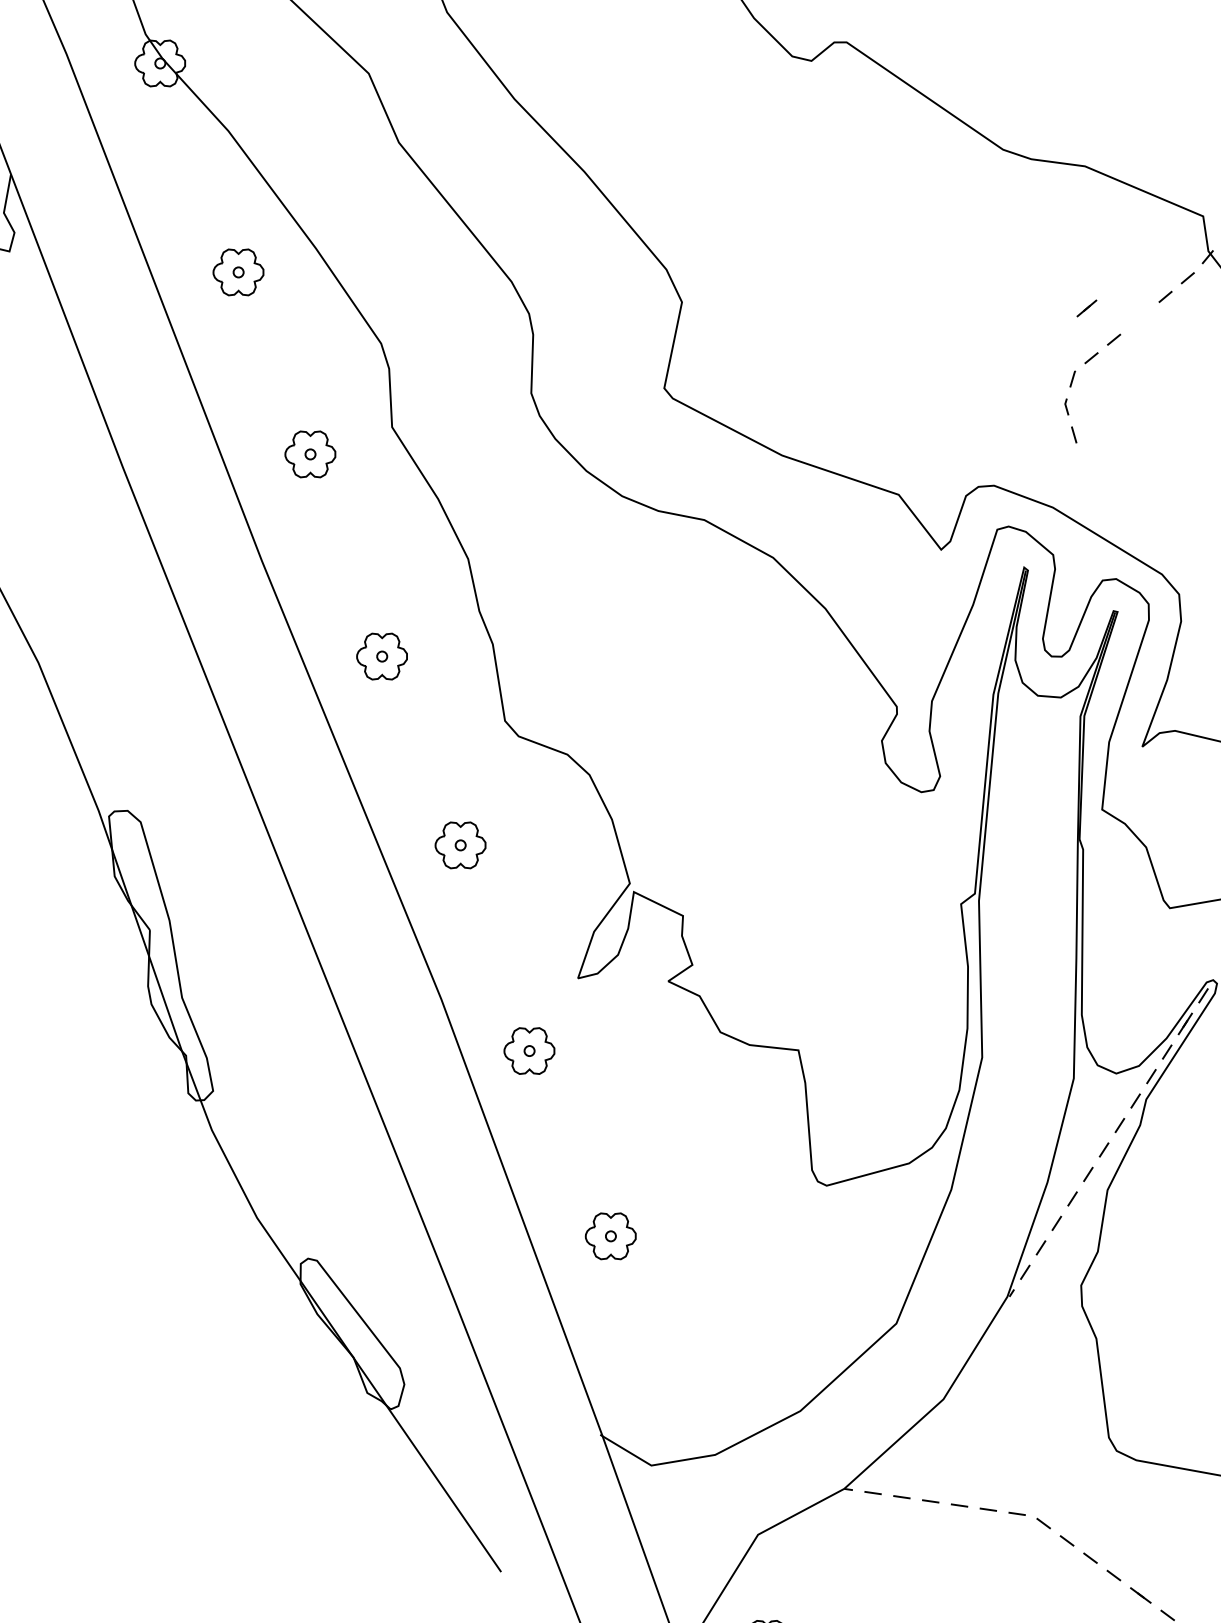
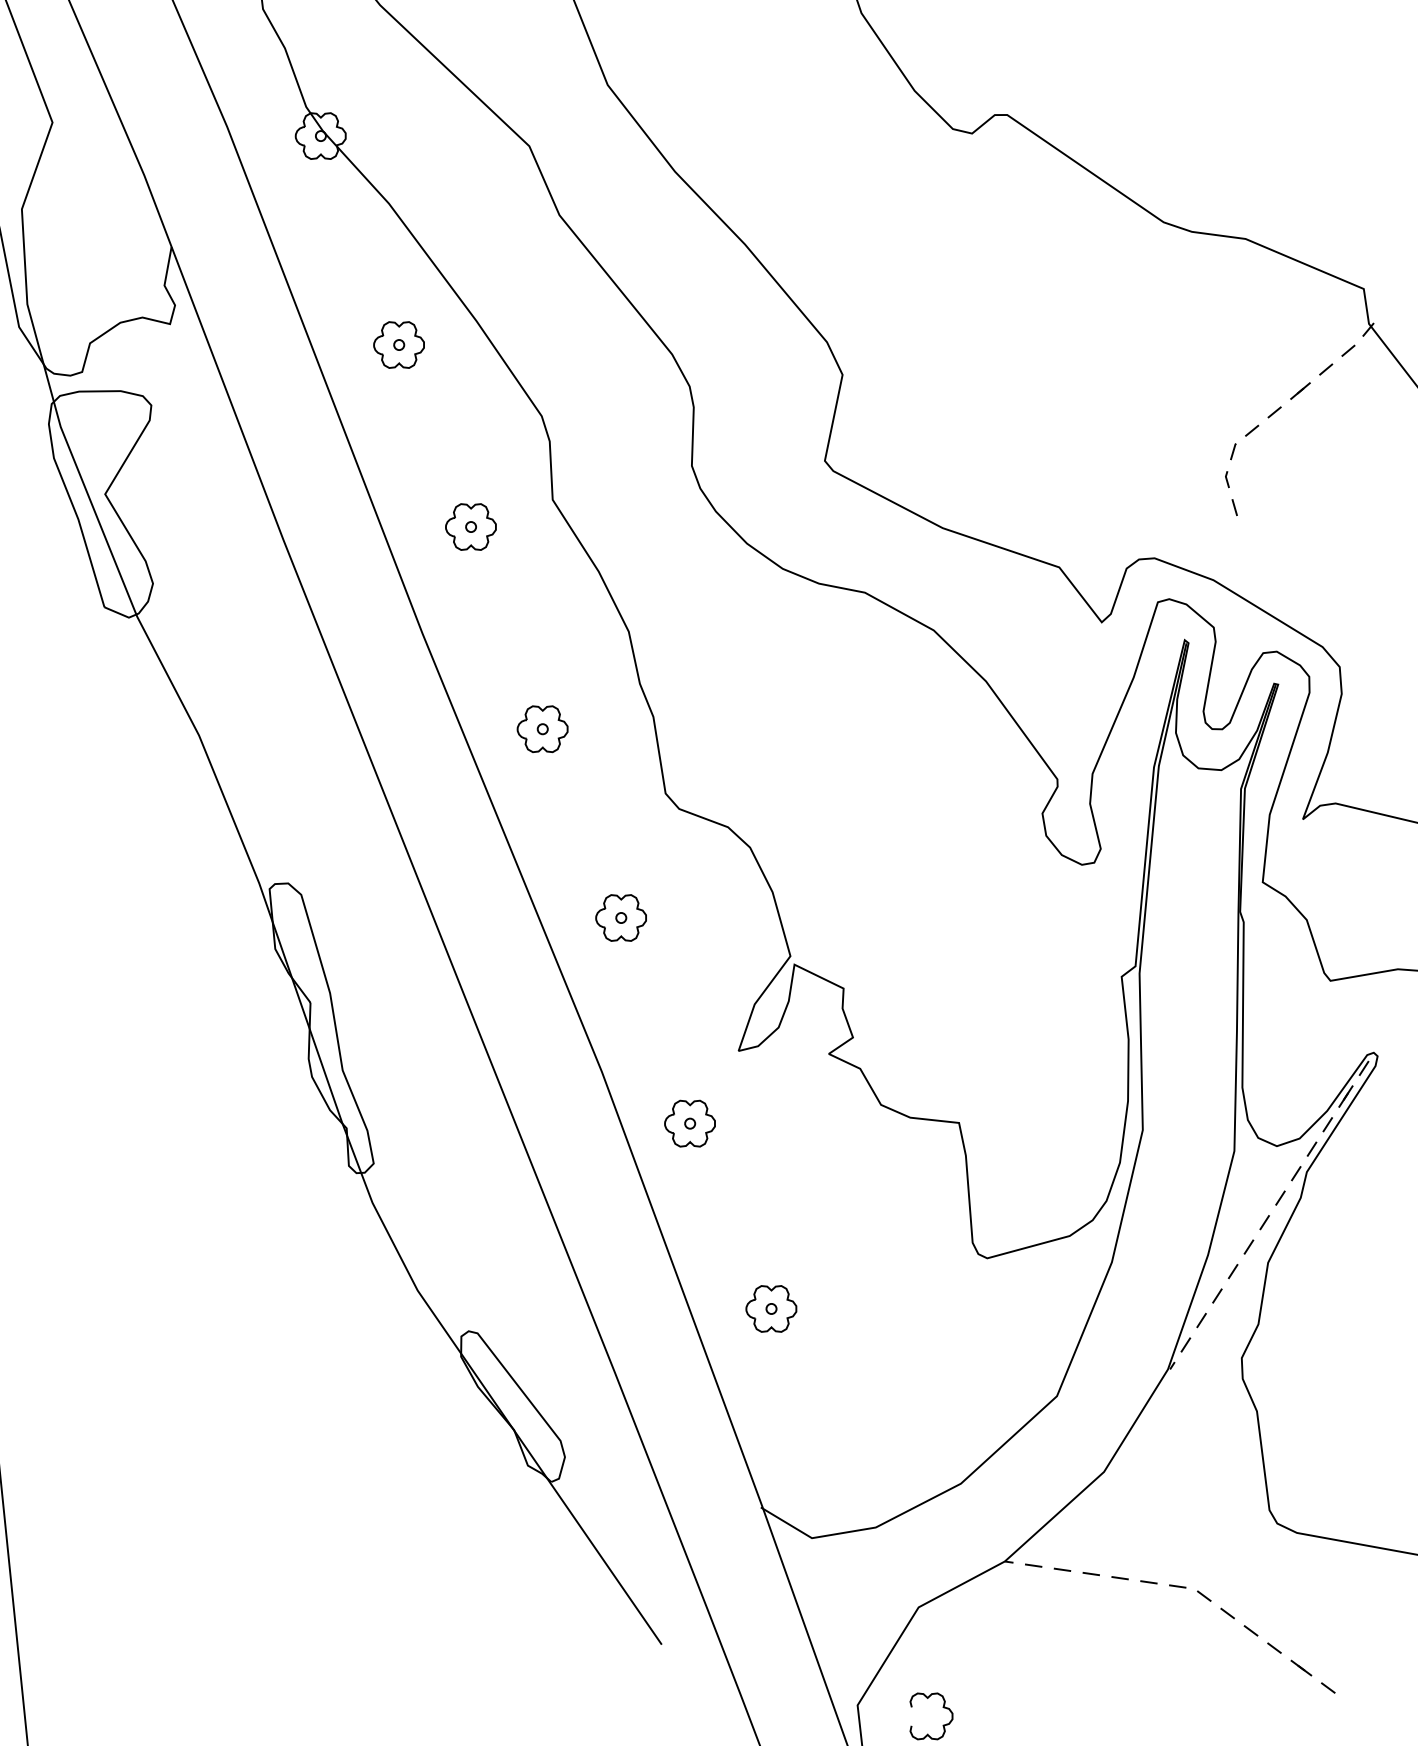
line: (1086, 307) -> (1300, 390), moved

